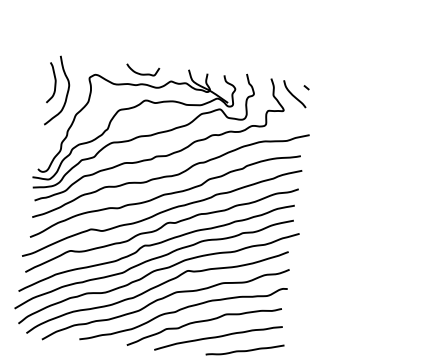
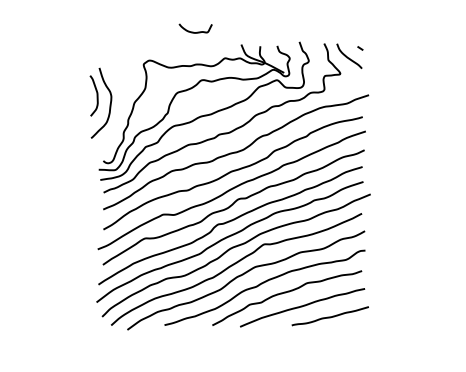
curve: (140, 72) -> (193, 31), moved
part: (57, 90) -> (100, 102), moved

